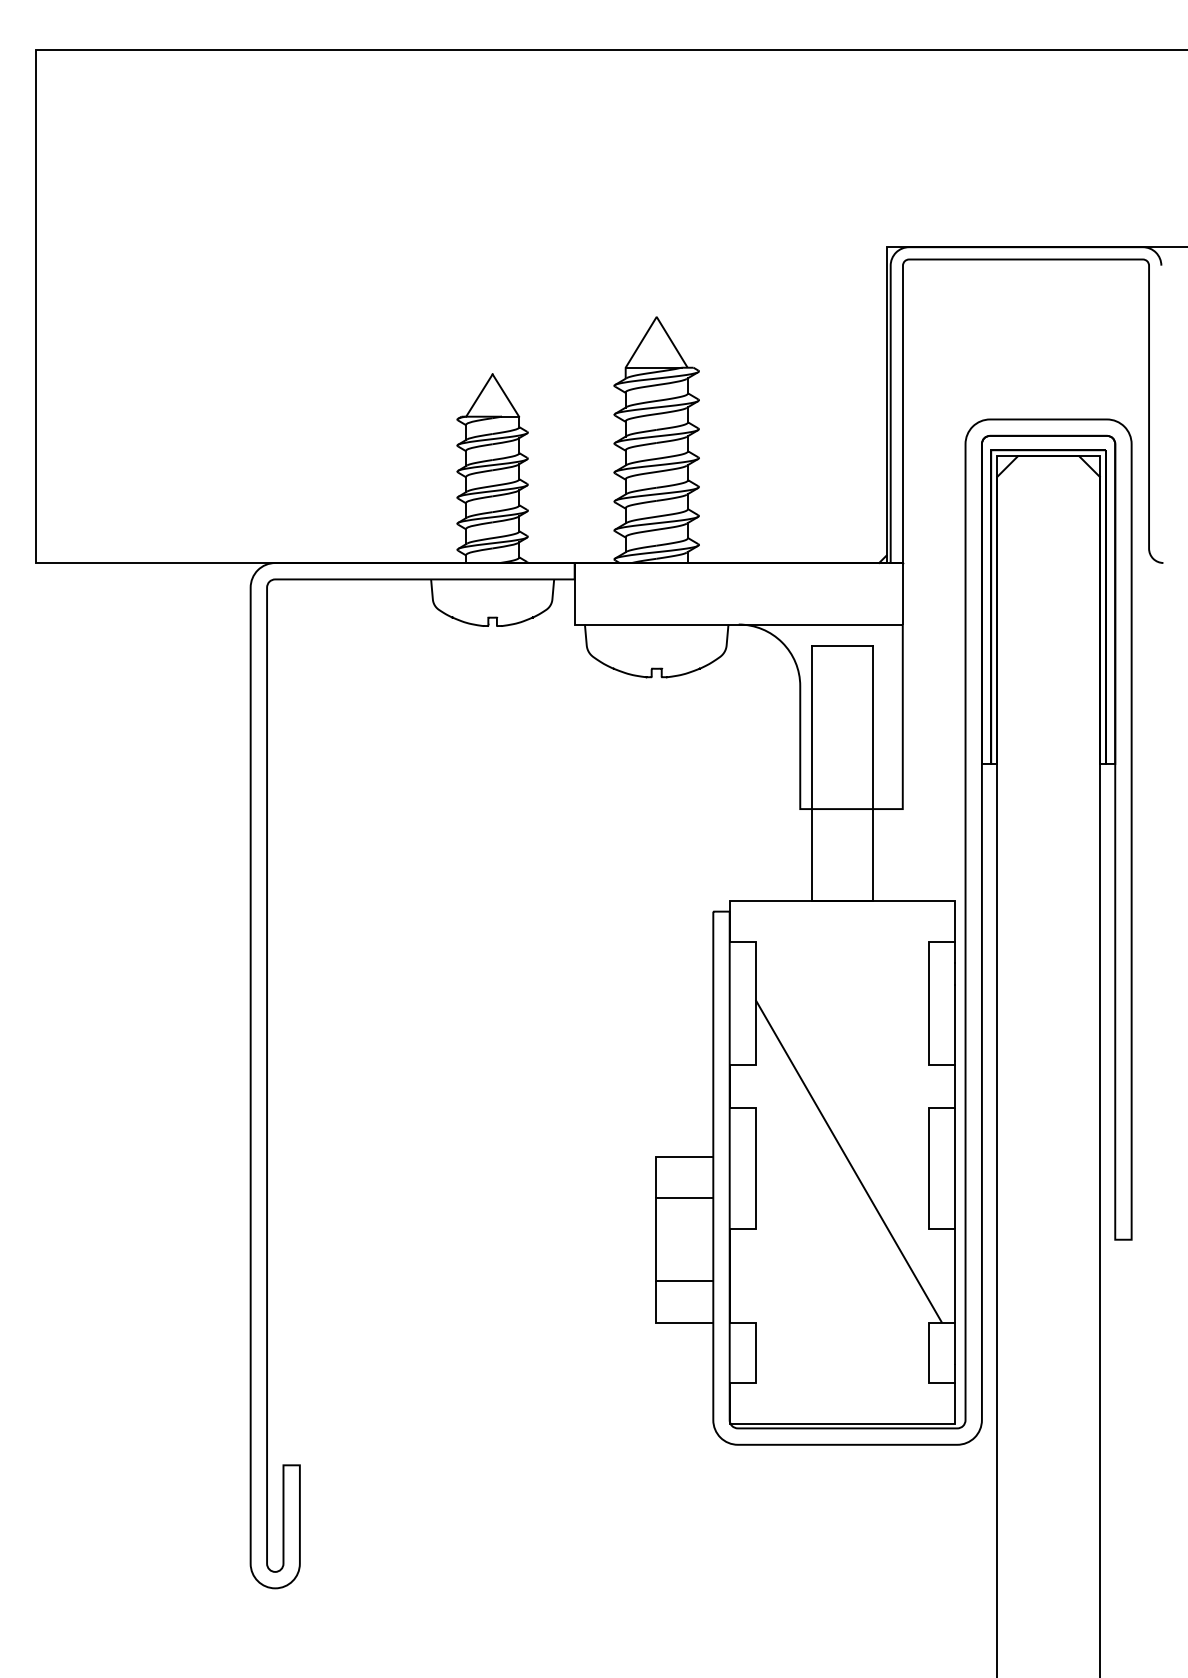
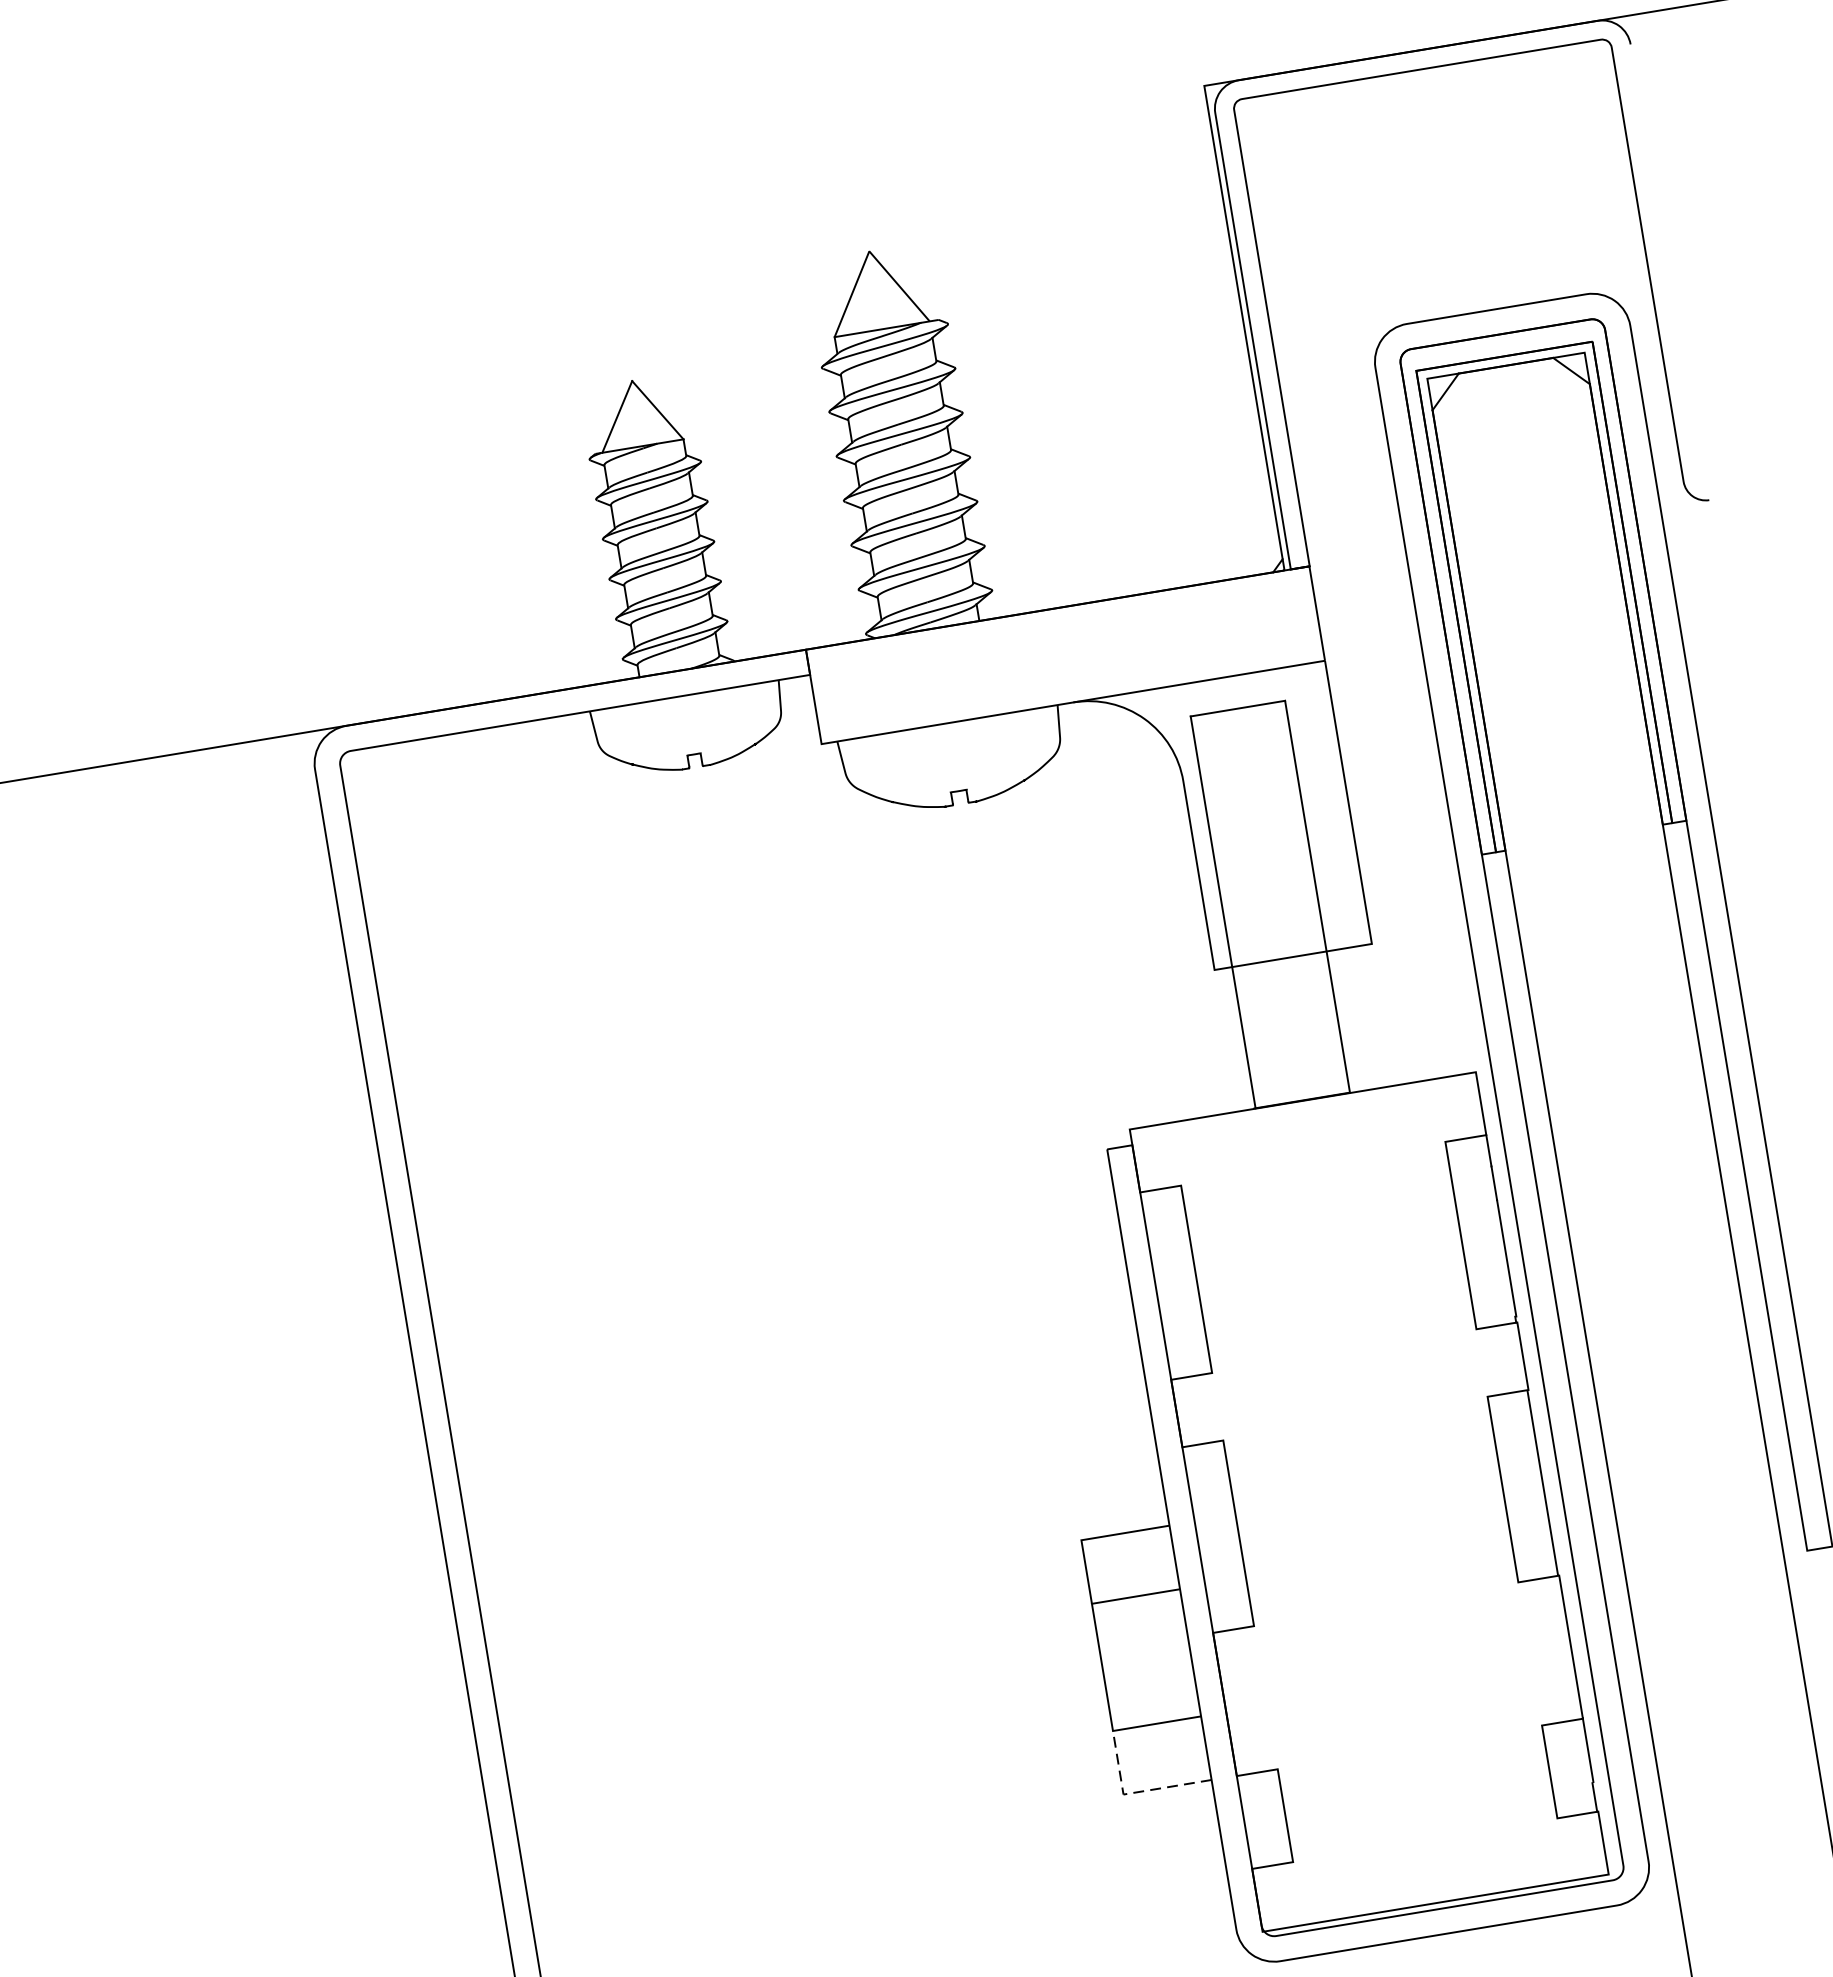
hatch: (848, 1160) -> (1377, 1496), removed
line: (662, 1322) -> (1133, 1792), solid -> dashed

